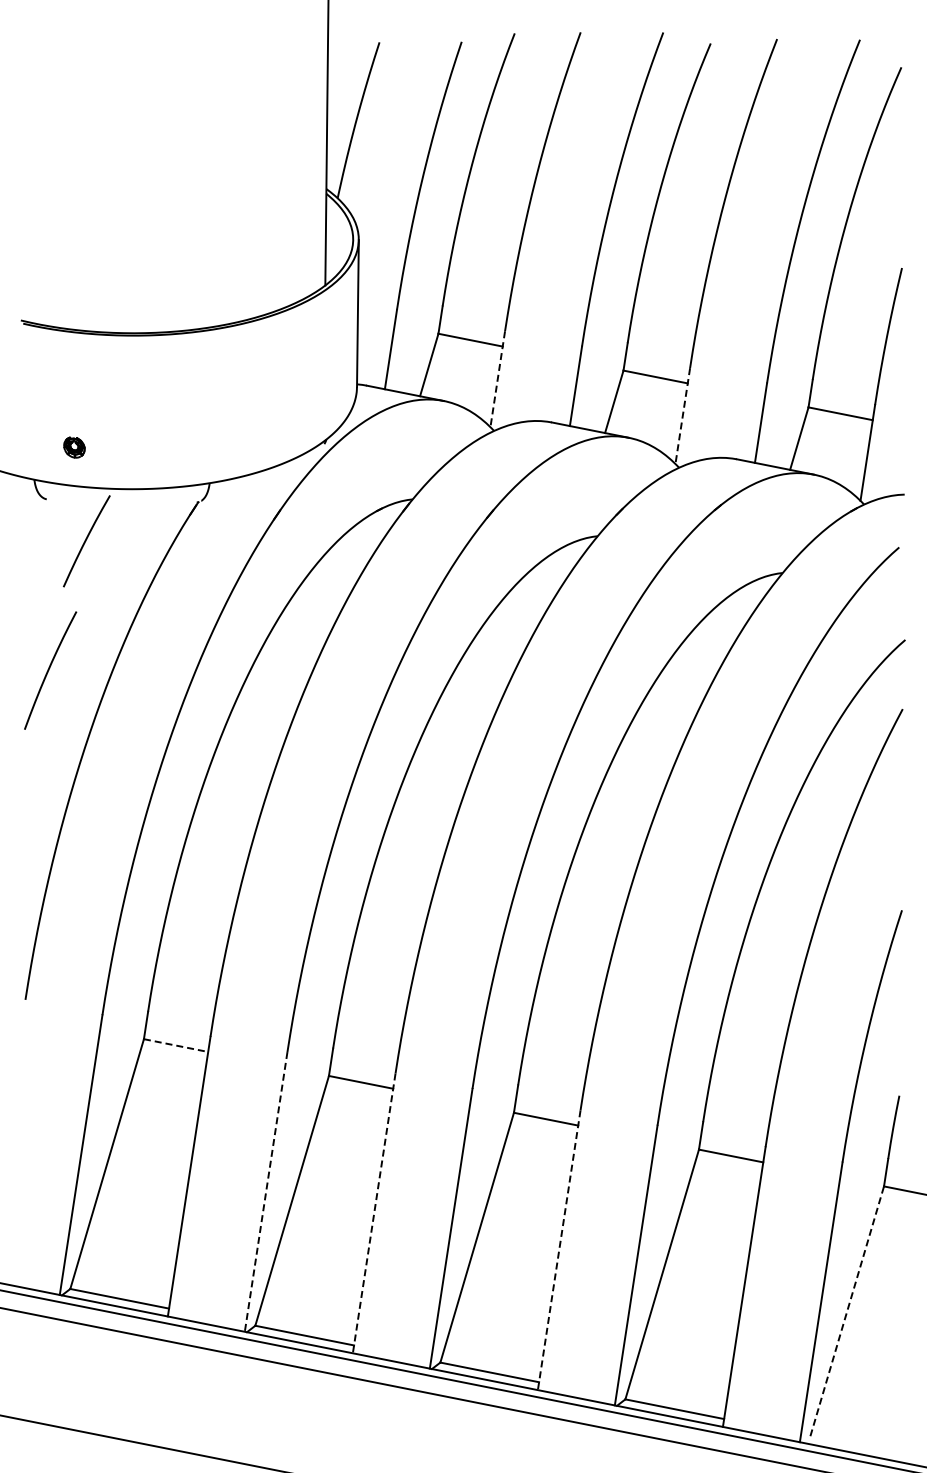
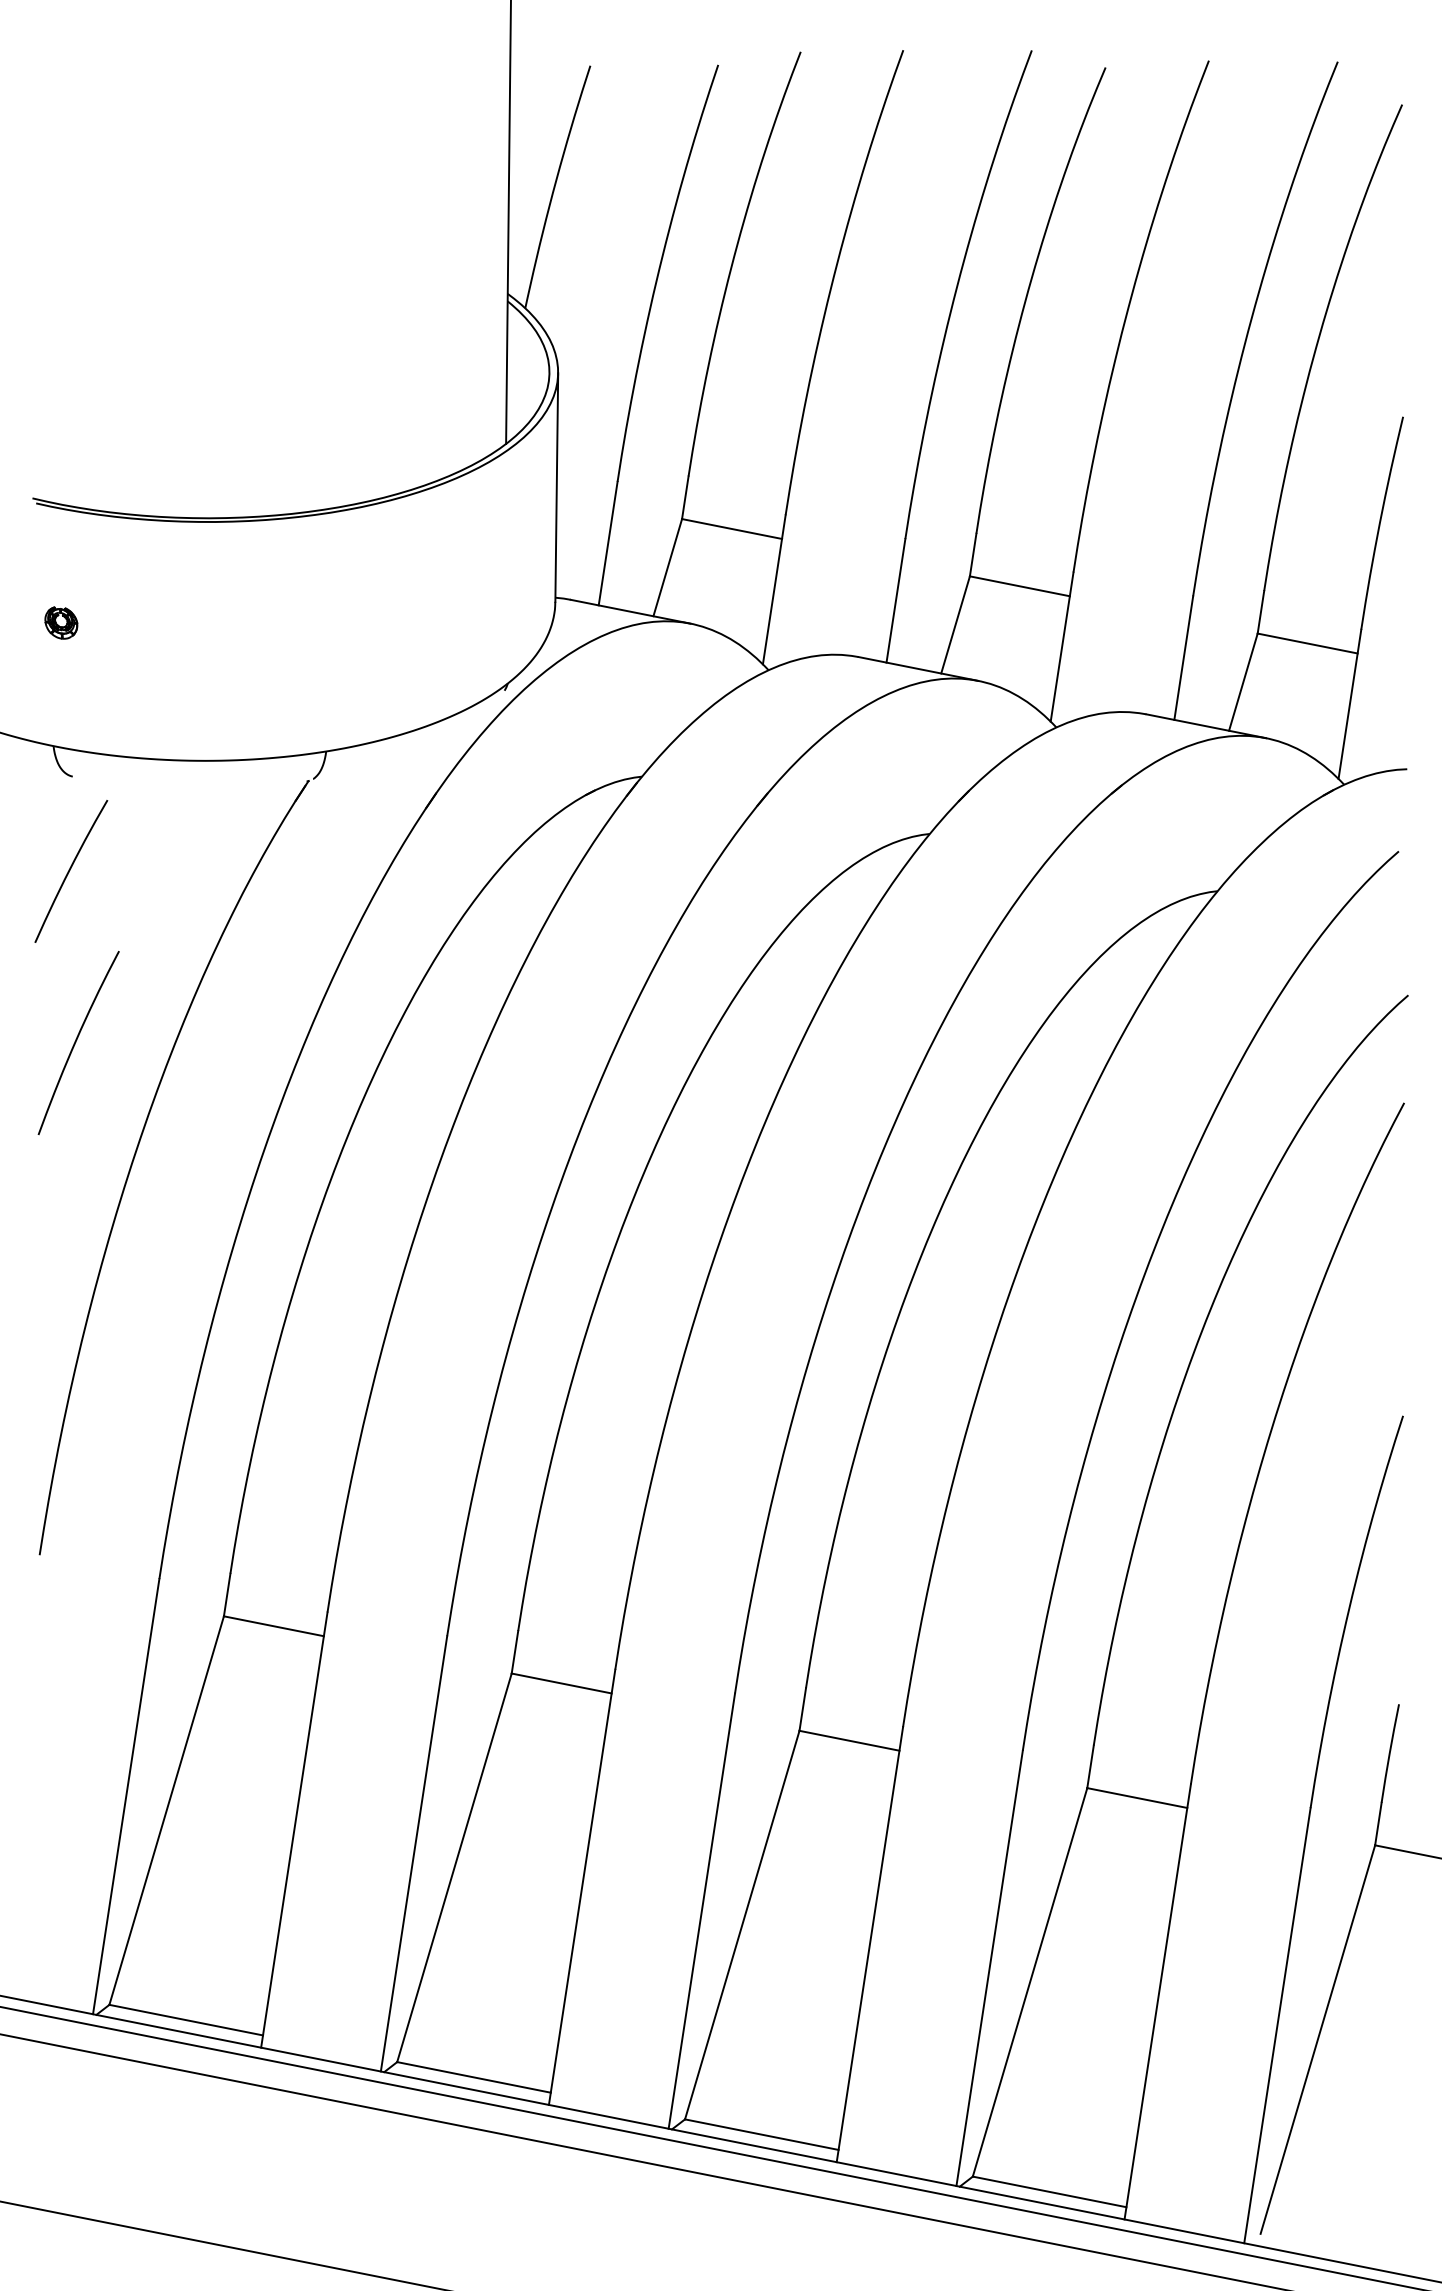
line: (497, 379) -> (773, 590), dashed -> solid
line: (682, 416) -> (1061, 647), dashed -> solid
part: (74, 447) -> (61, 622), moved
curve: (86, 541) -> (70, 871), moved
line: (176, 1045) -> (274, 1626), dashed -> solid
line: (266, 1192) -> (414, 1854), dashed -> solid
line: (374, 1213) -> (582, 1887), dashed -> solid
line: (559, 1250) -> (870, 1945), dashed -> solid
line: (847, 1310) -> (1318, 2038), dashed -> solid

